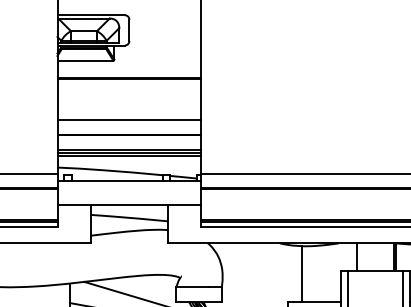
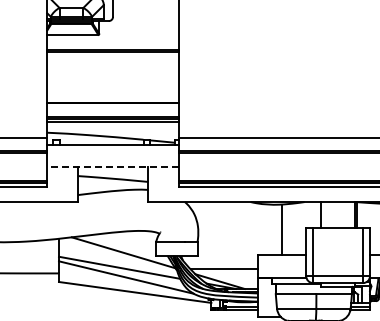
line: (128, 120) -> (112, 89), removed
line: (129, 204) -> (113, 166), solid -> dashed
line: (301, 273) -> (281, 229), moved

